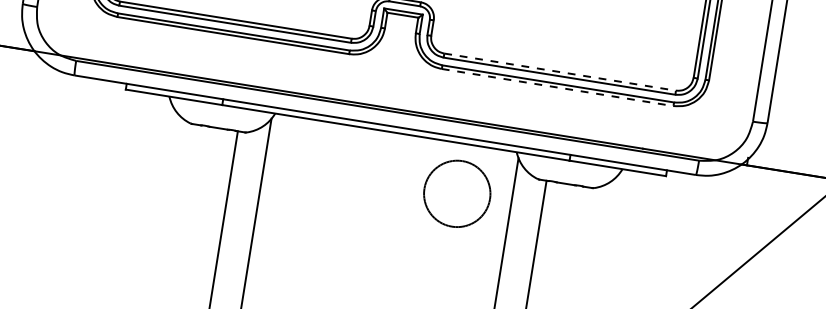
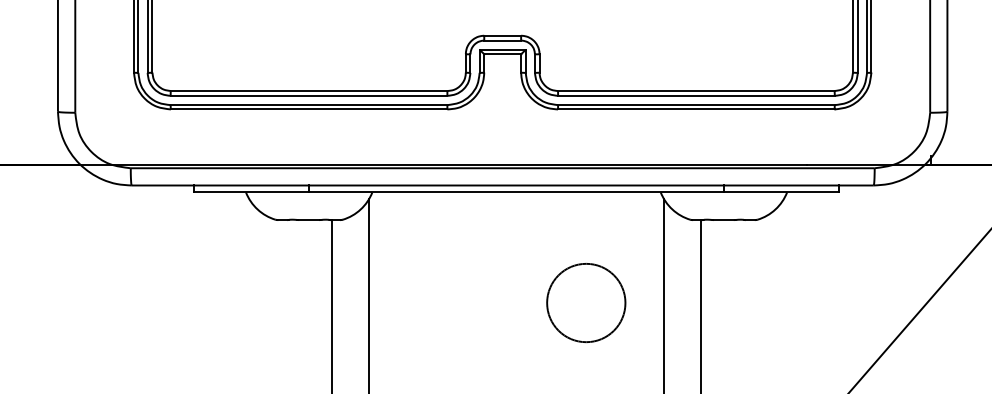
line: (560, 72) -> (696, 91), dashed -> solid
line: (557, 87) -> (696, 109), dashed -> solid
circle: (457, 194) -> (586, 303), moved

